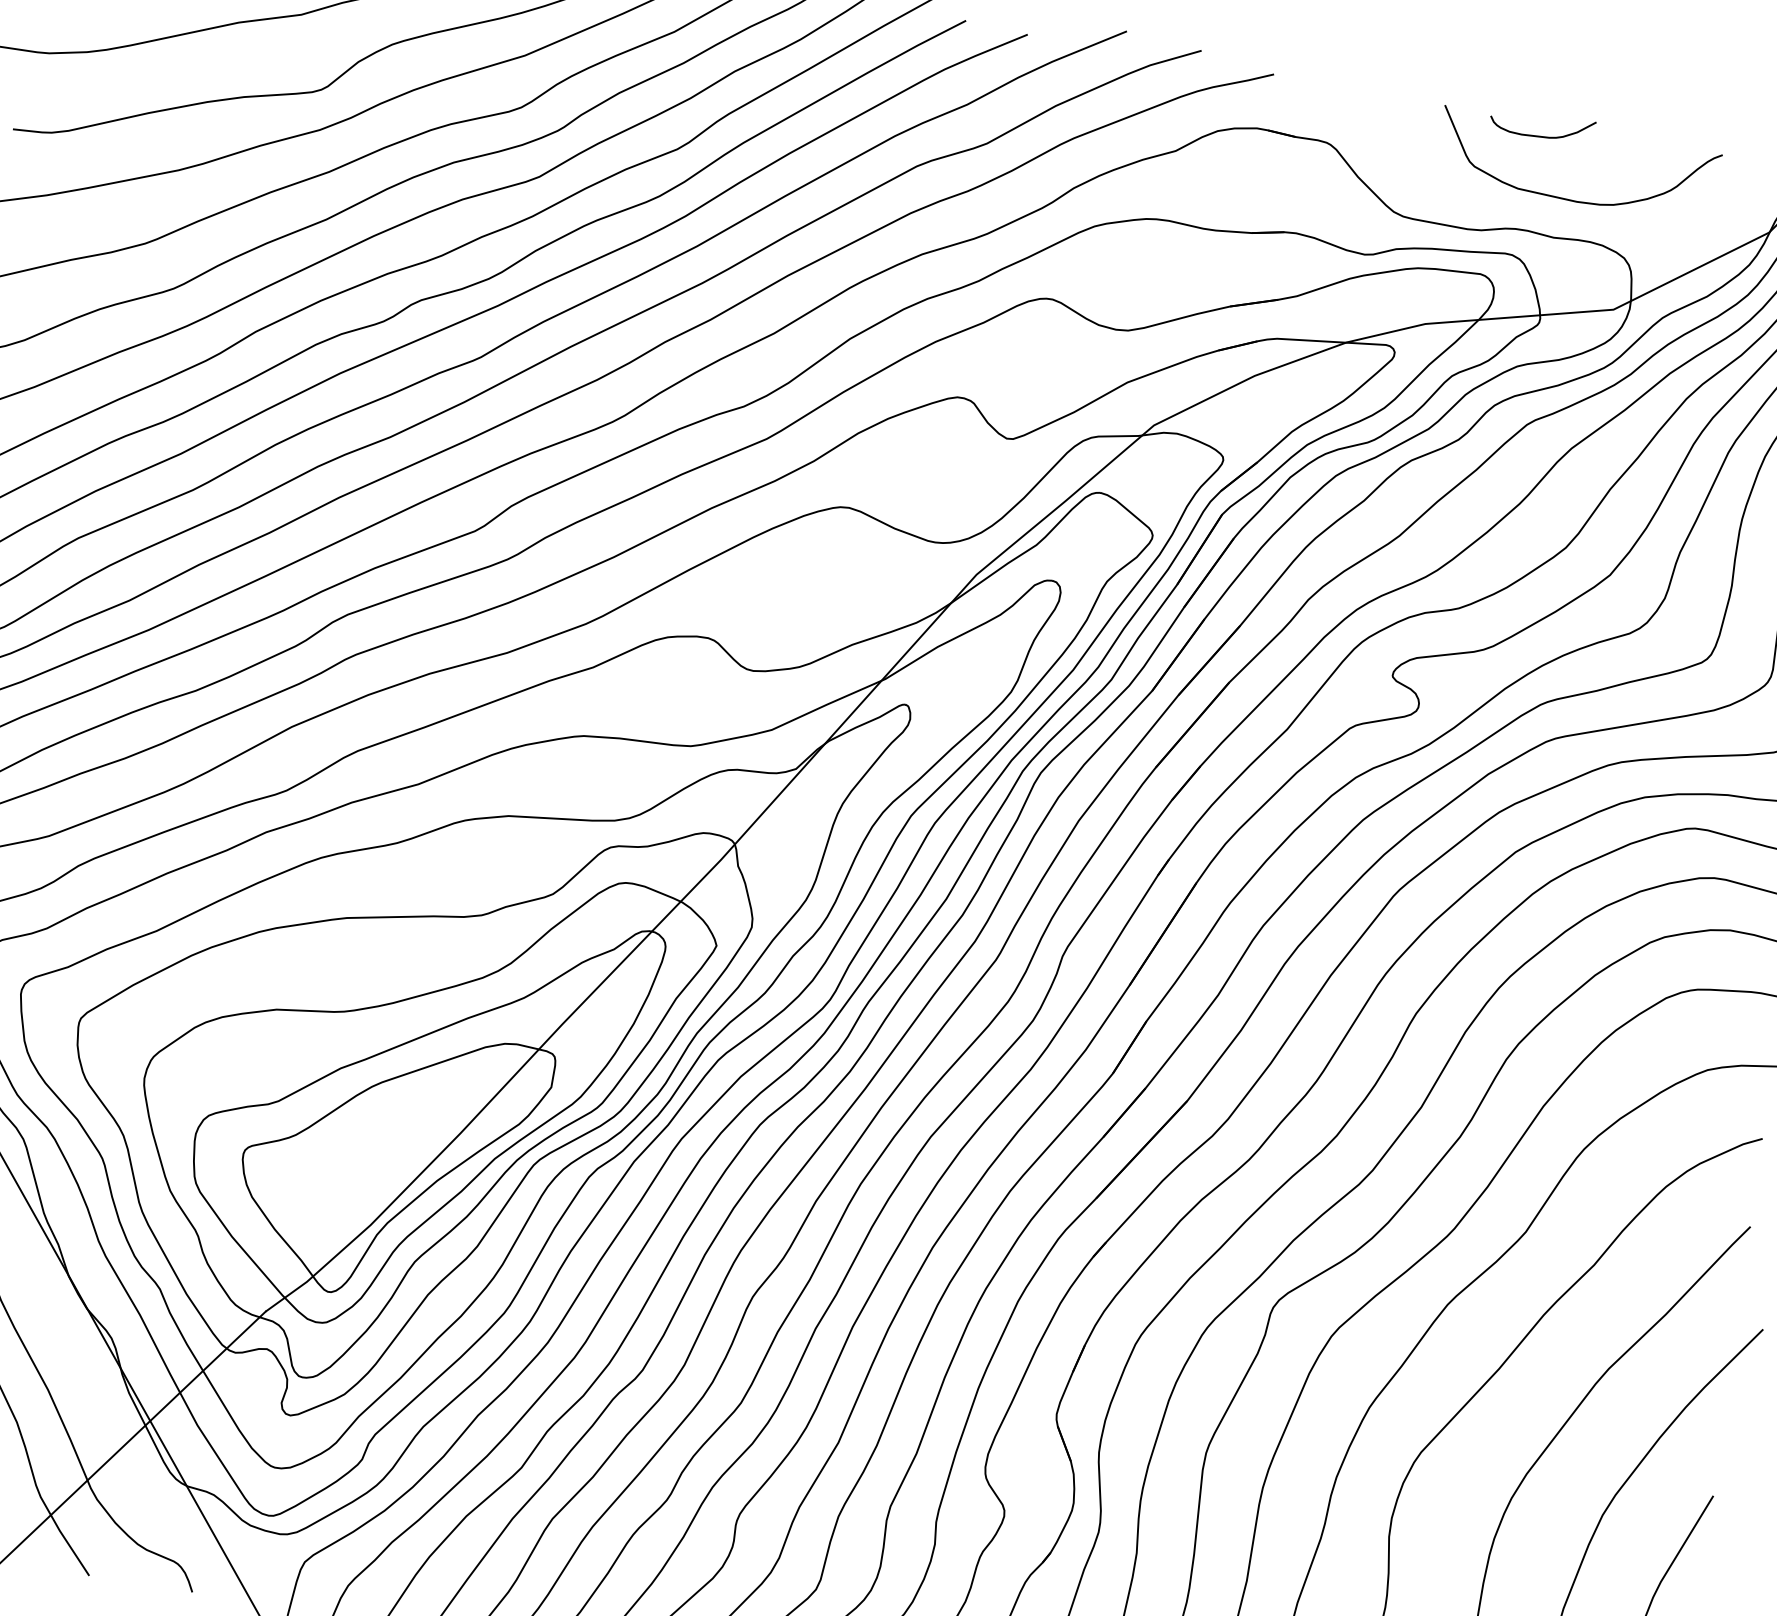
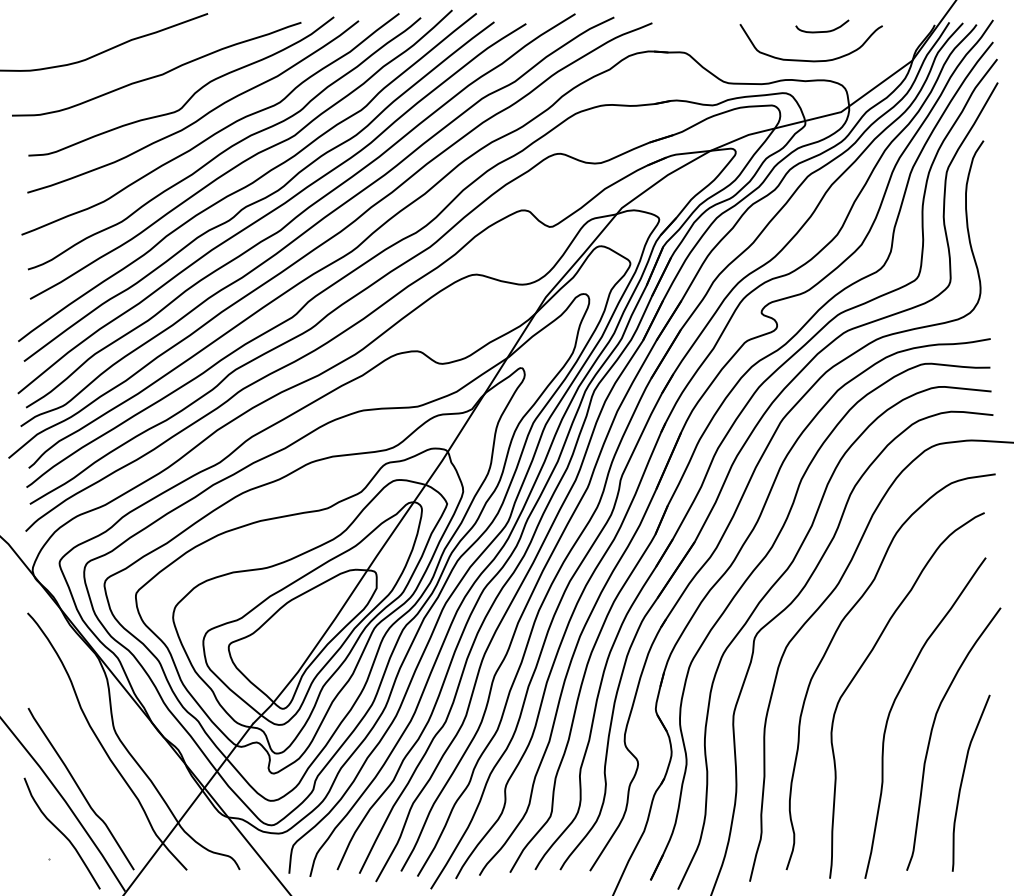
curve: (1540, 135) -> (822, 31), moved

